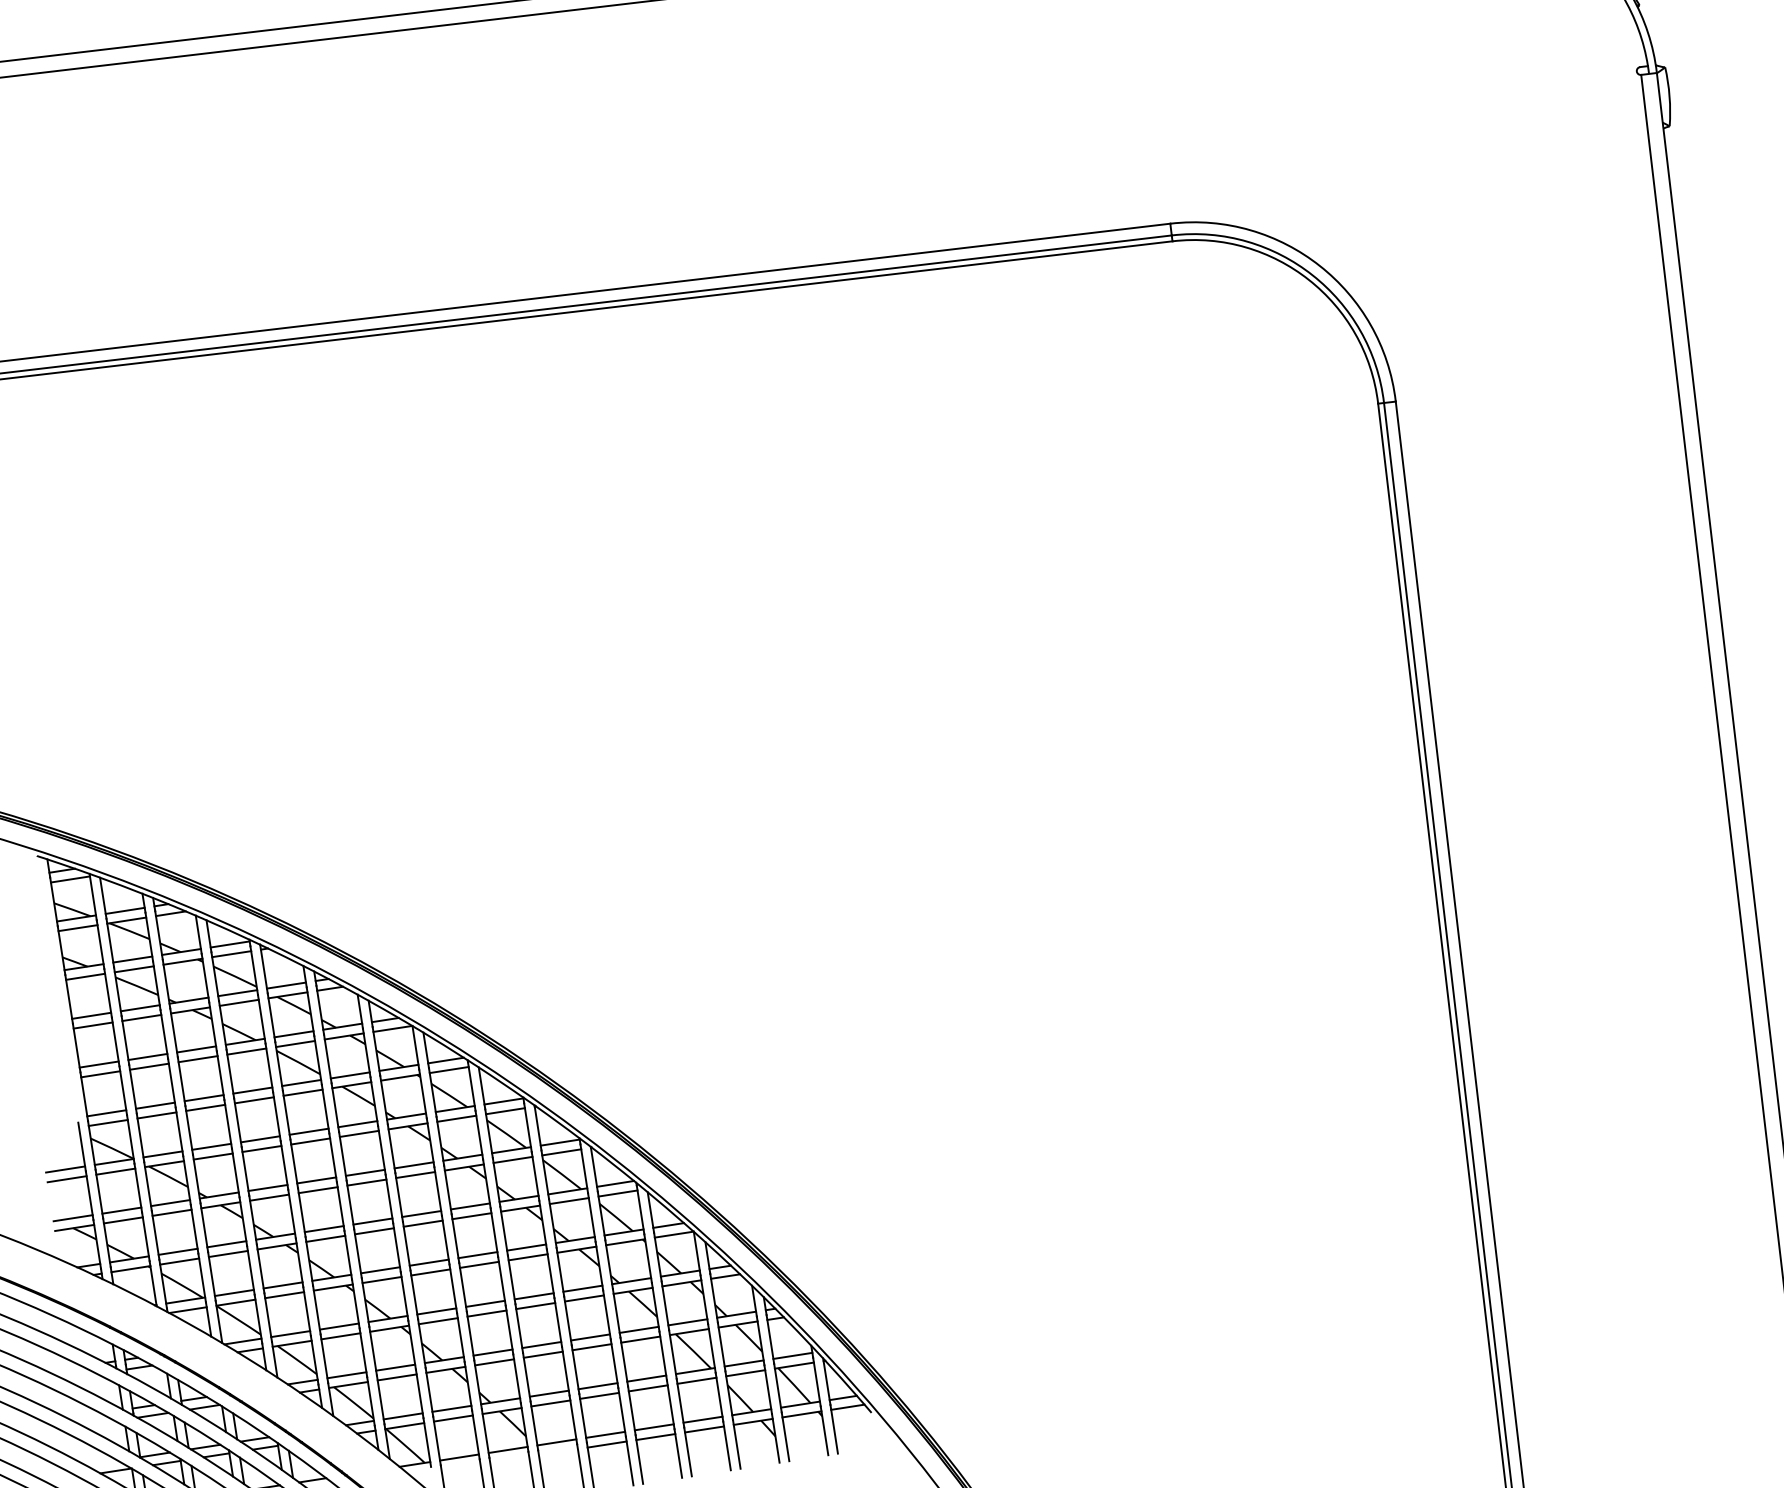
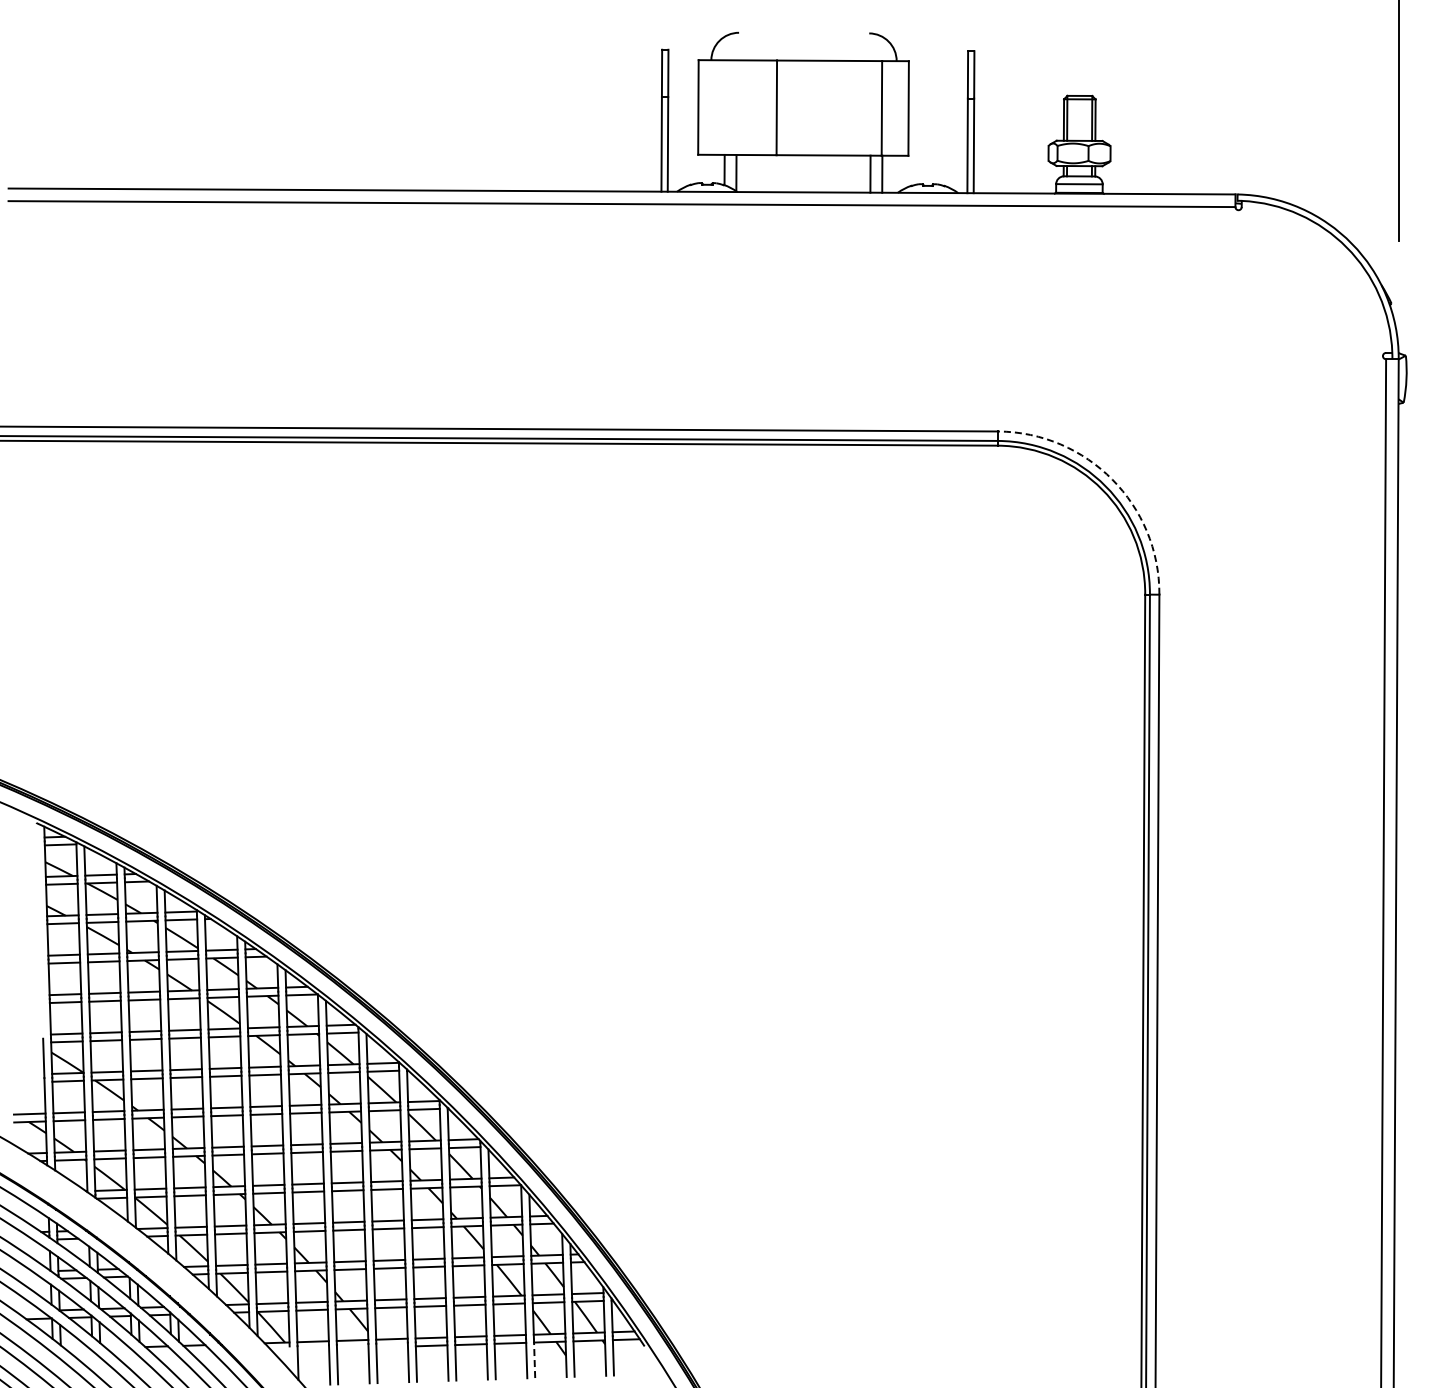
arc: (1320, 265) -> (1112, 479), solid -> dashed
line: (65, 1169) -> (28, 1074), removed
line: (66, 1179) -> (28, 1082), removed
line: (736, 1444) -> (534, 1358), solid -> dashed

